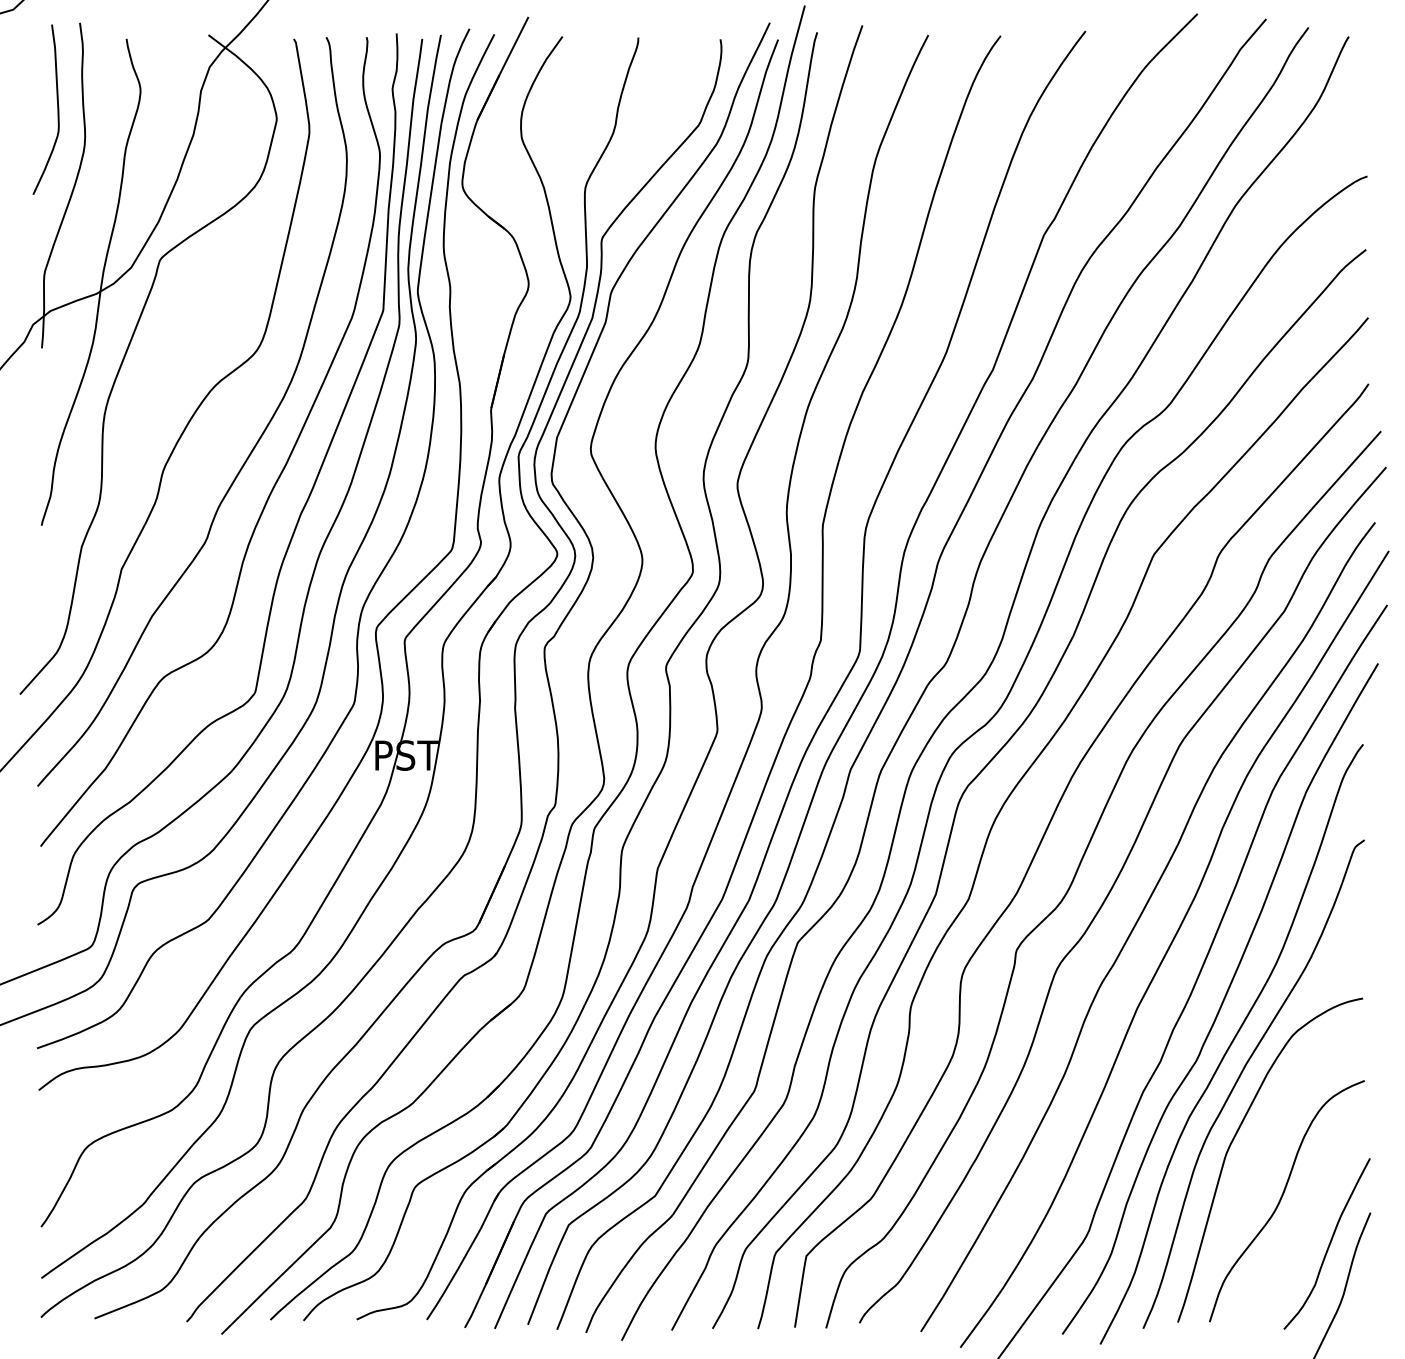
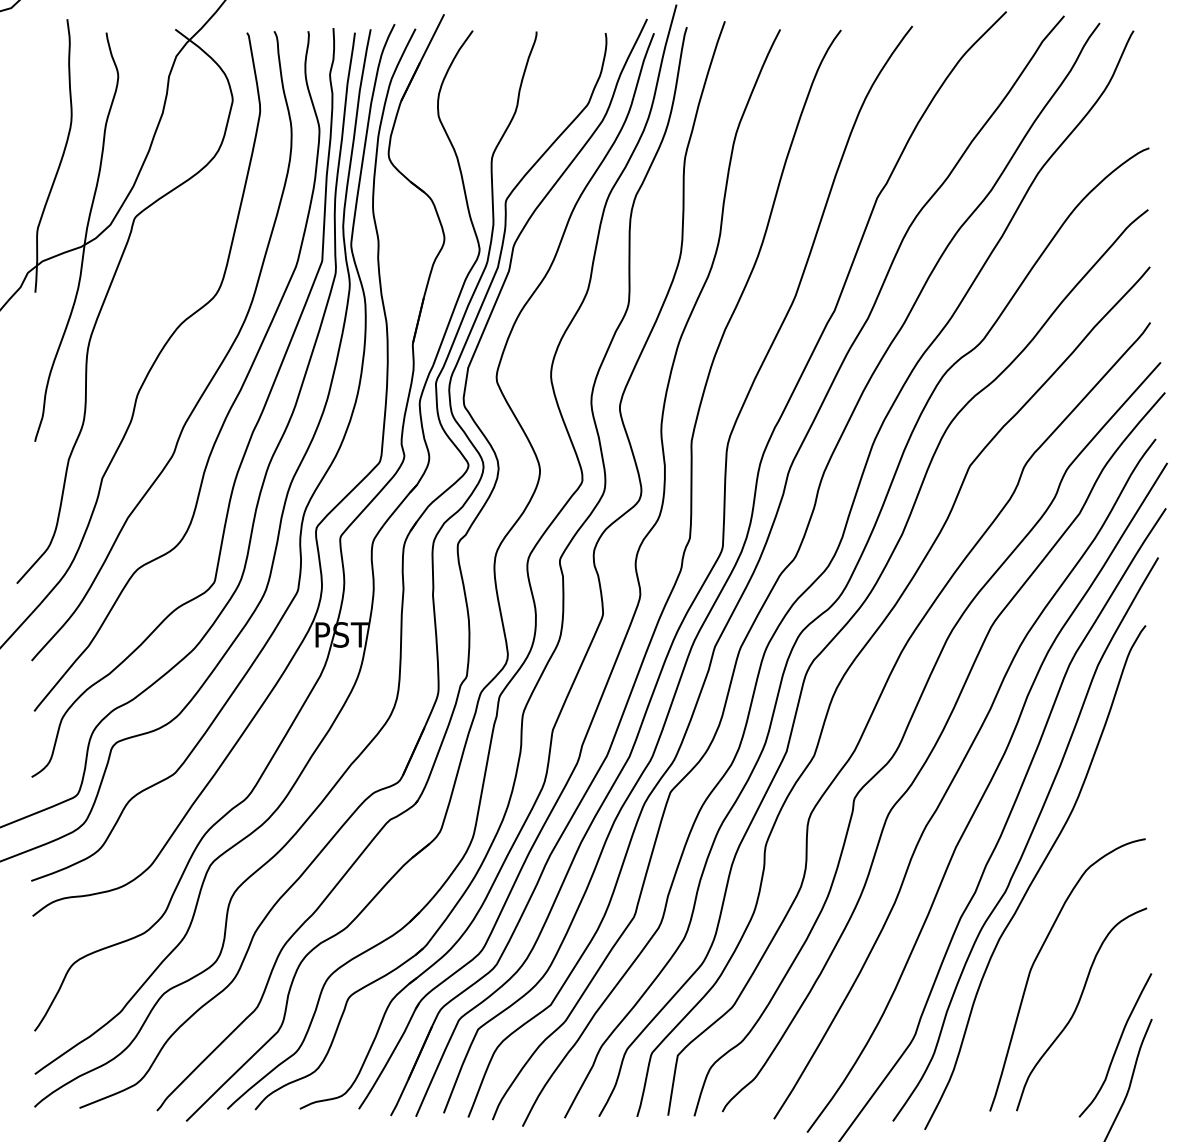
curve: (57, 108) -> (48, 91), removed
curve: (1242, 1073) -> (1044, 902), removed

